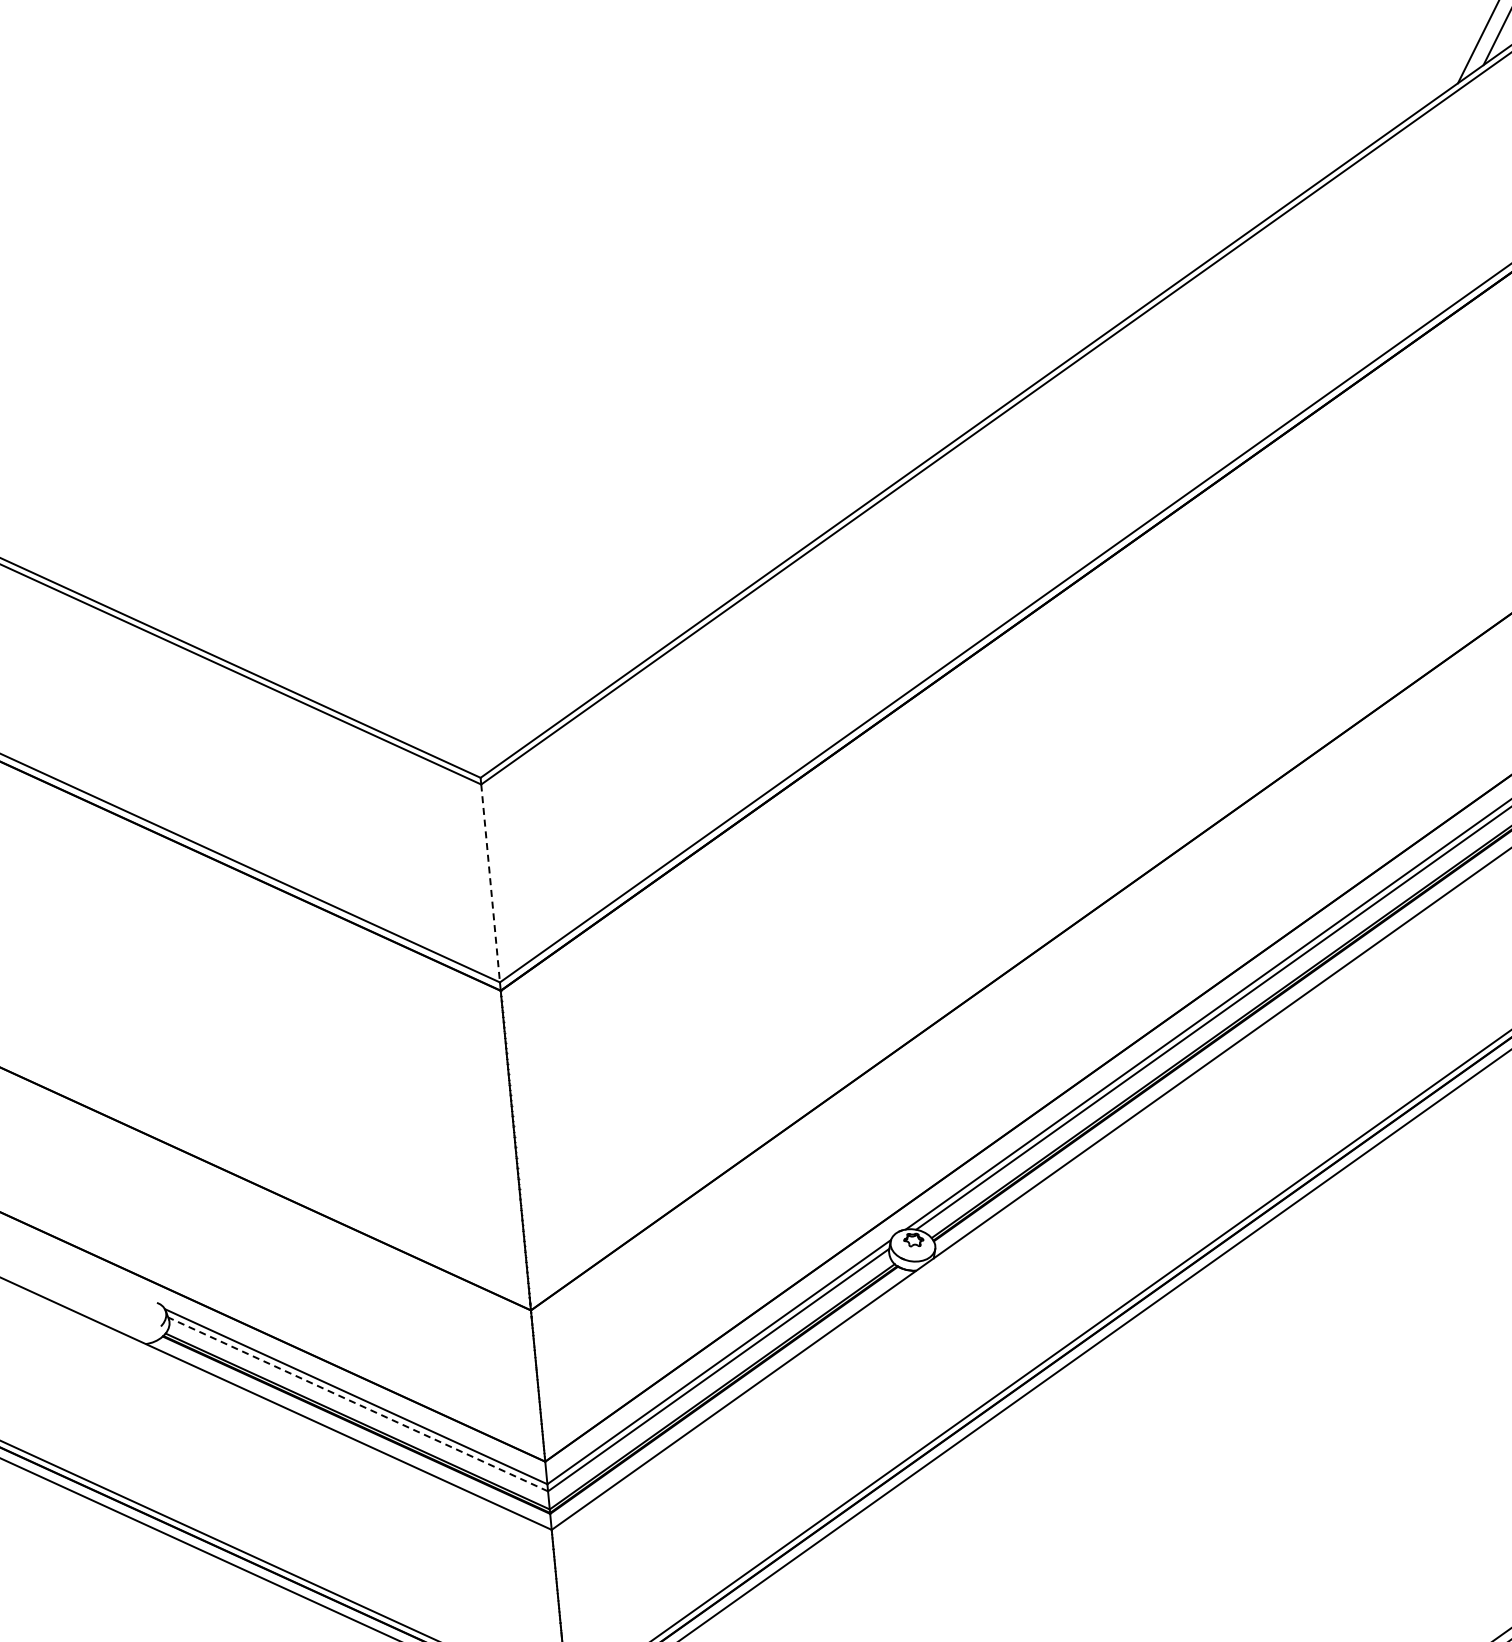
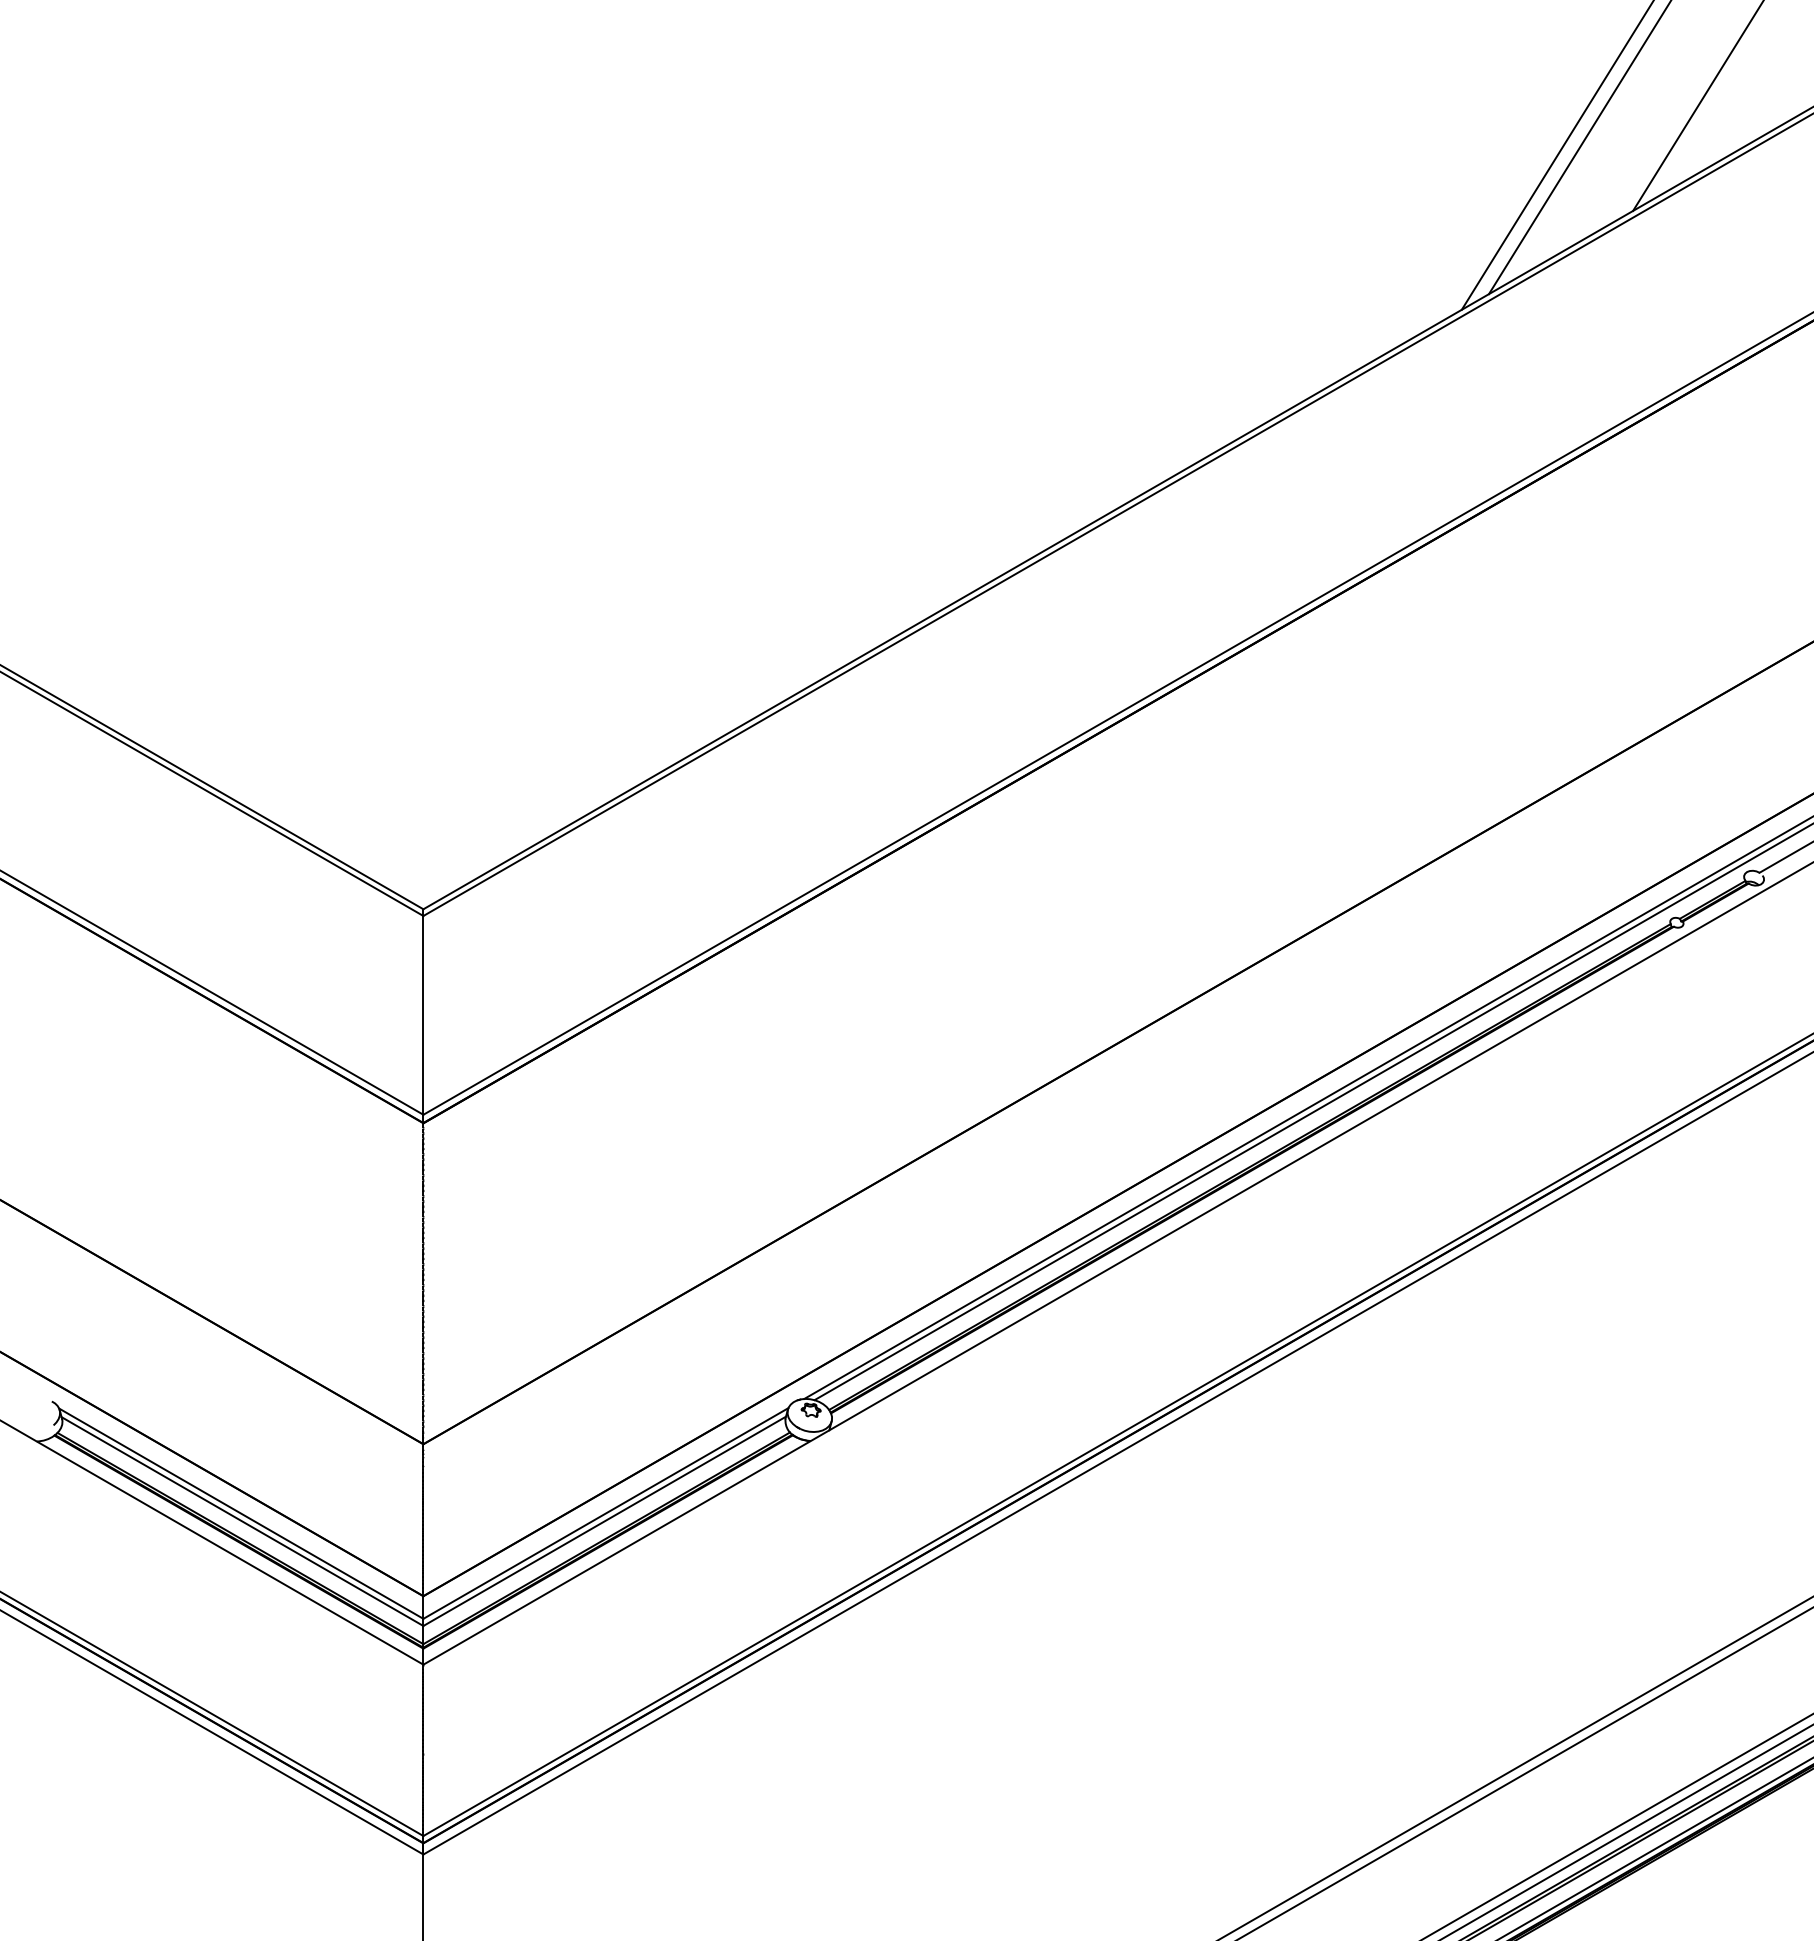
line: (490, 883) -> (423, 1015), dashed -> solid
line: (358, 1404) -> (242, 1521), dashed -> solid

